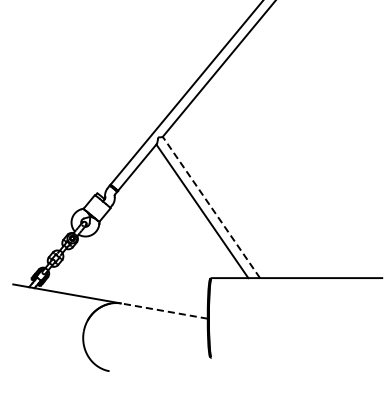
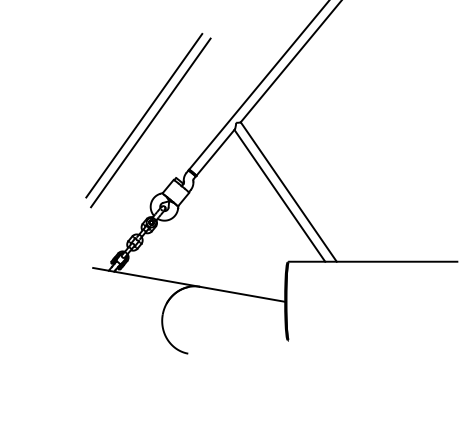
line: (65, 129) -> (144, 115), added
line: (71, 137) -> (150, 122), added
line: (211, 207) -> (288, 192), dashed -> solid
line: (164, 311) -> (242, 294), dashed -> solid

